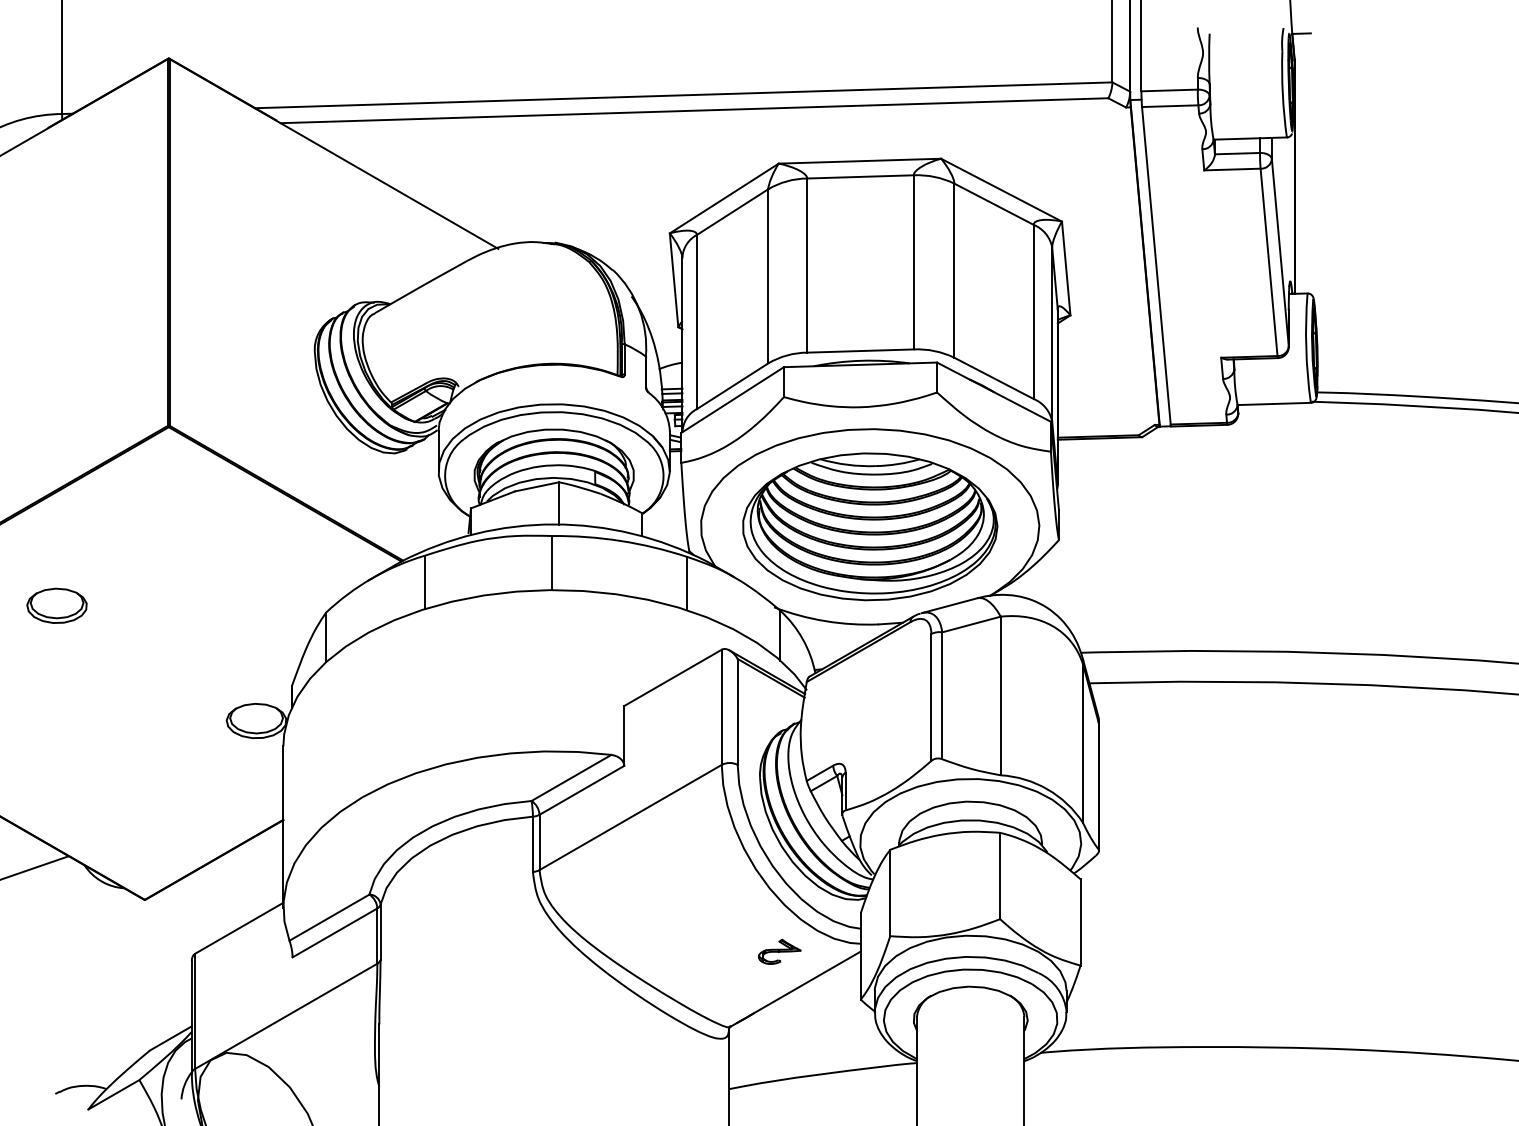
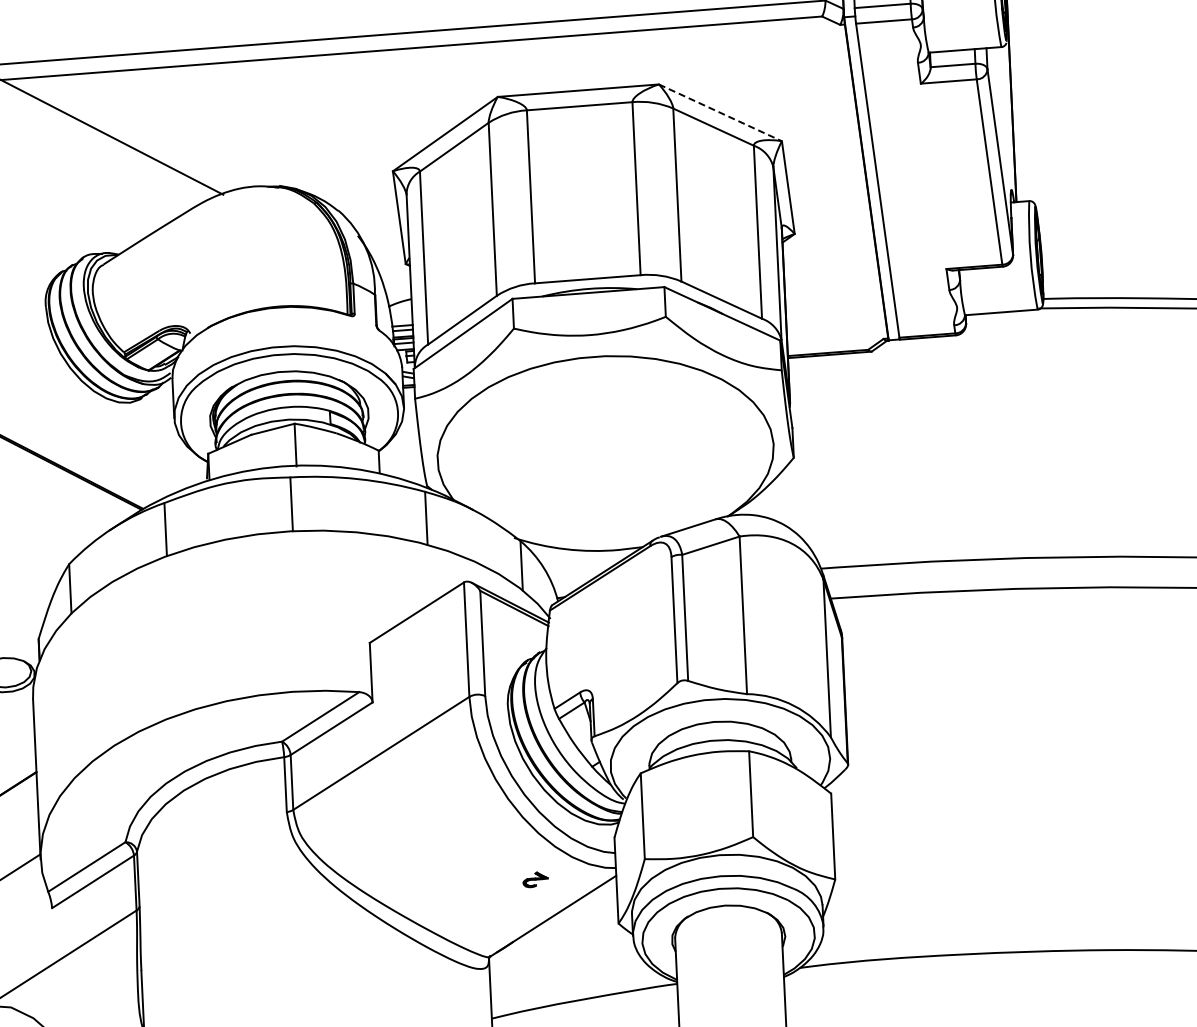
line: (1002, 190) -> (721, 113), solid -> dashed
part: (870, 526) -> (605, 453), removed
part: (779, 951) -> (535, 879), size x0.6

